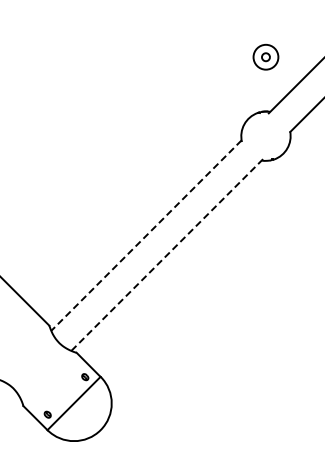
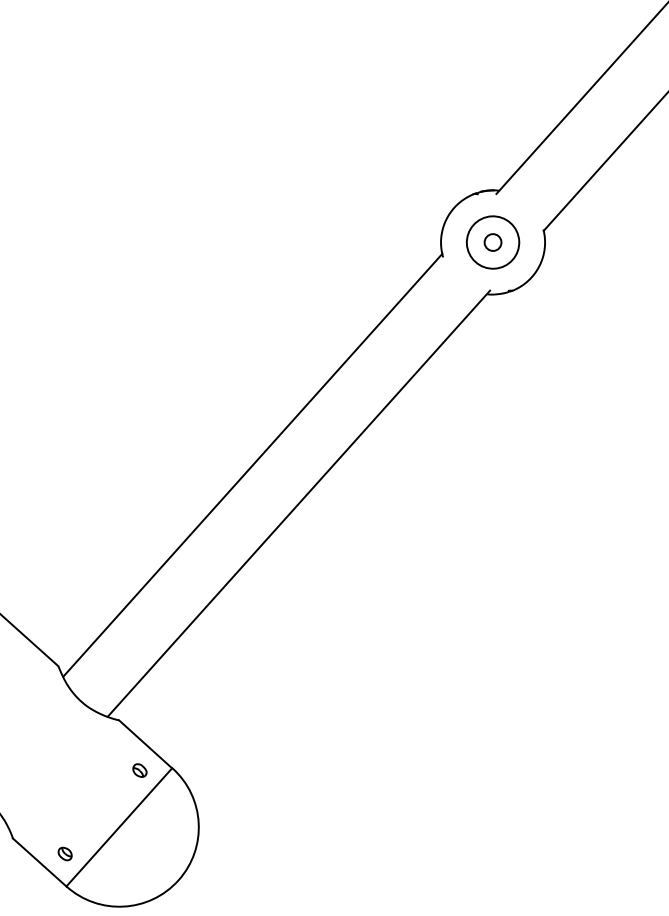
part: (265, 56) -> (491, 241), moved
line: (146, 235) -> (252, 465), dashed -> solid
line: (167, 254) -> (299, 502), dashed -> solid

